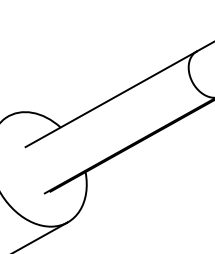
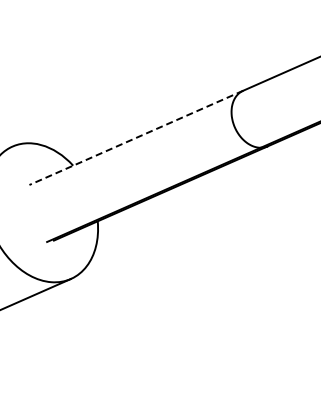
line: (111, 98) -> (136, 137), solid -> dashed

